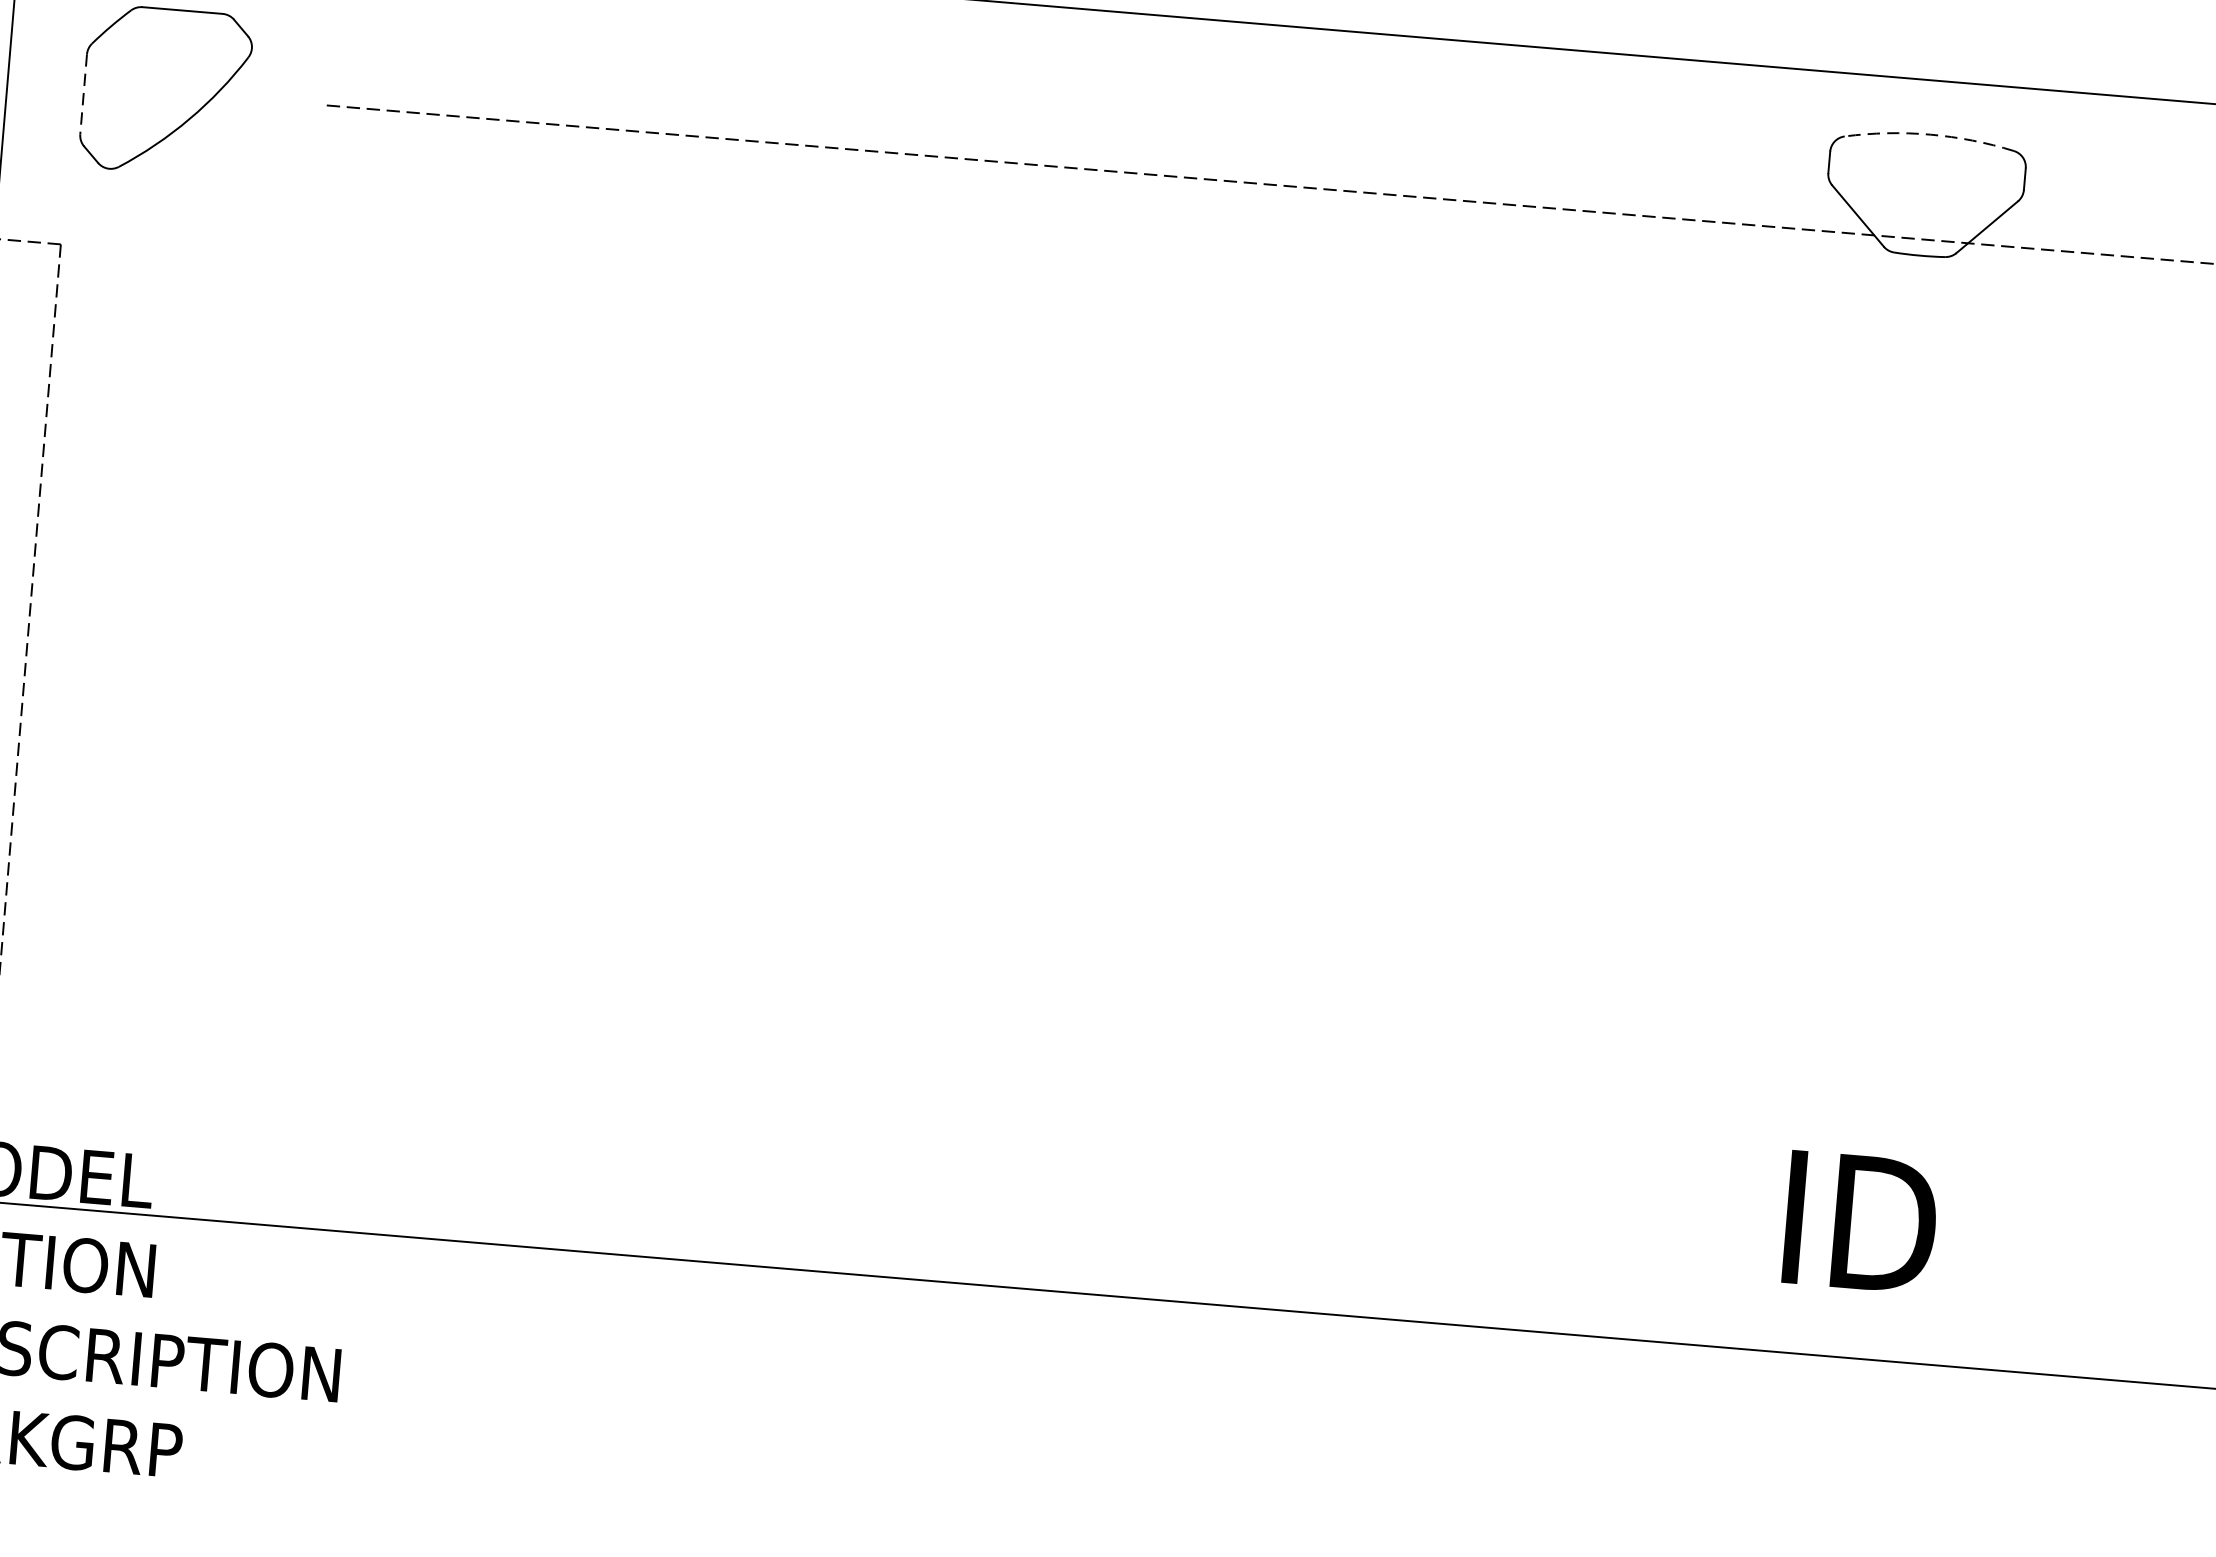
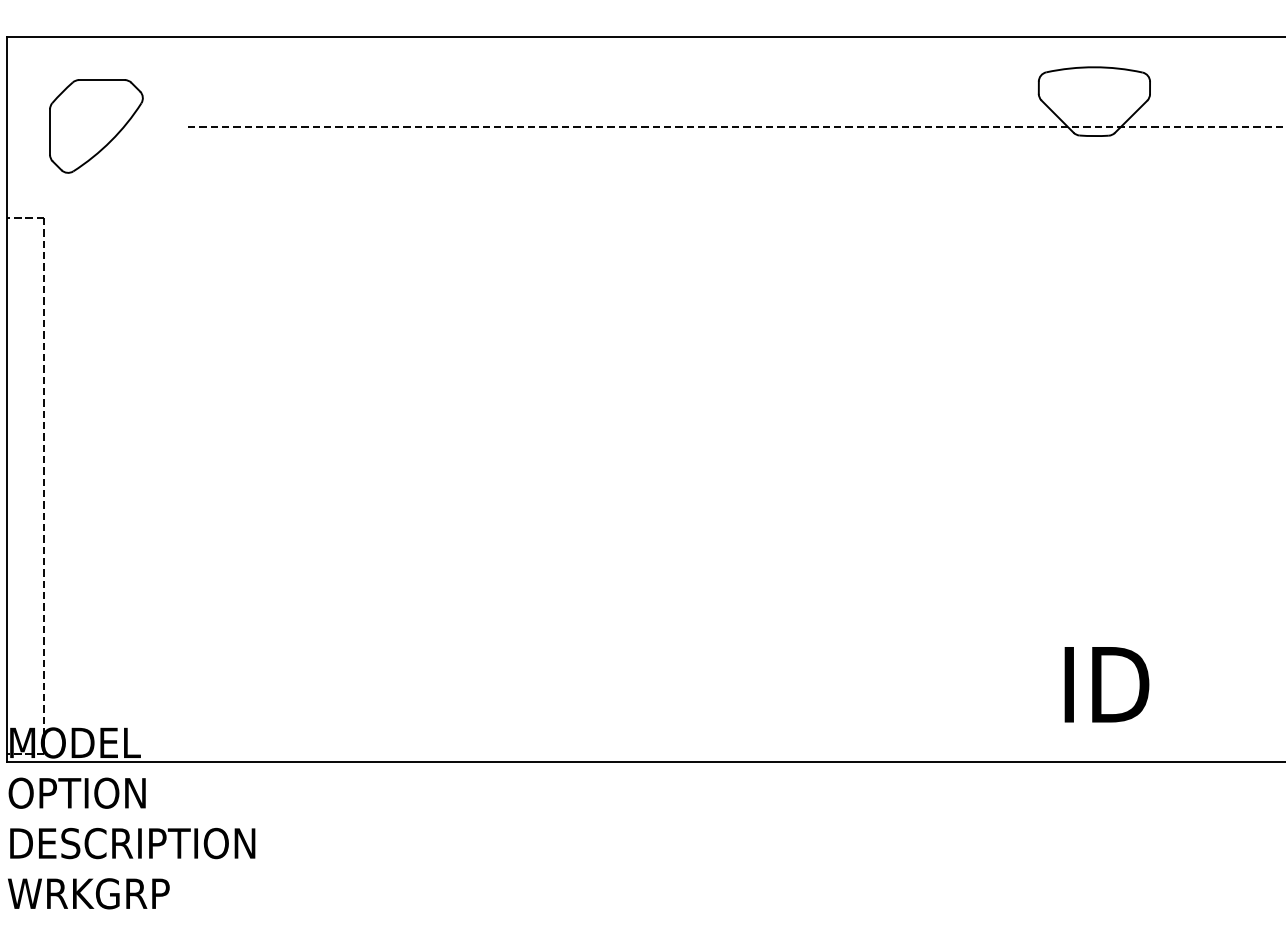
line: (84, 95) -> (50, 132), dashed -> solid
arc: (1930, 135) -> (1094, 67), dashed -> solid

